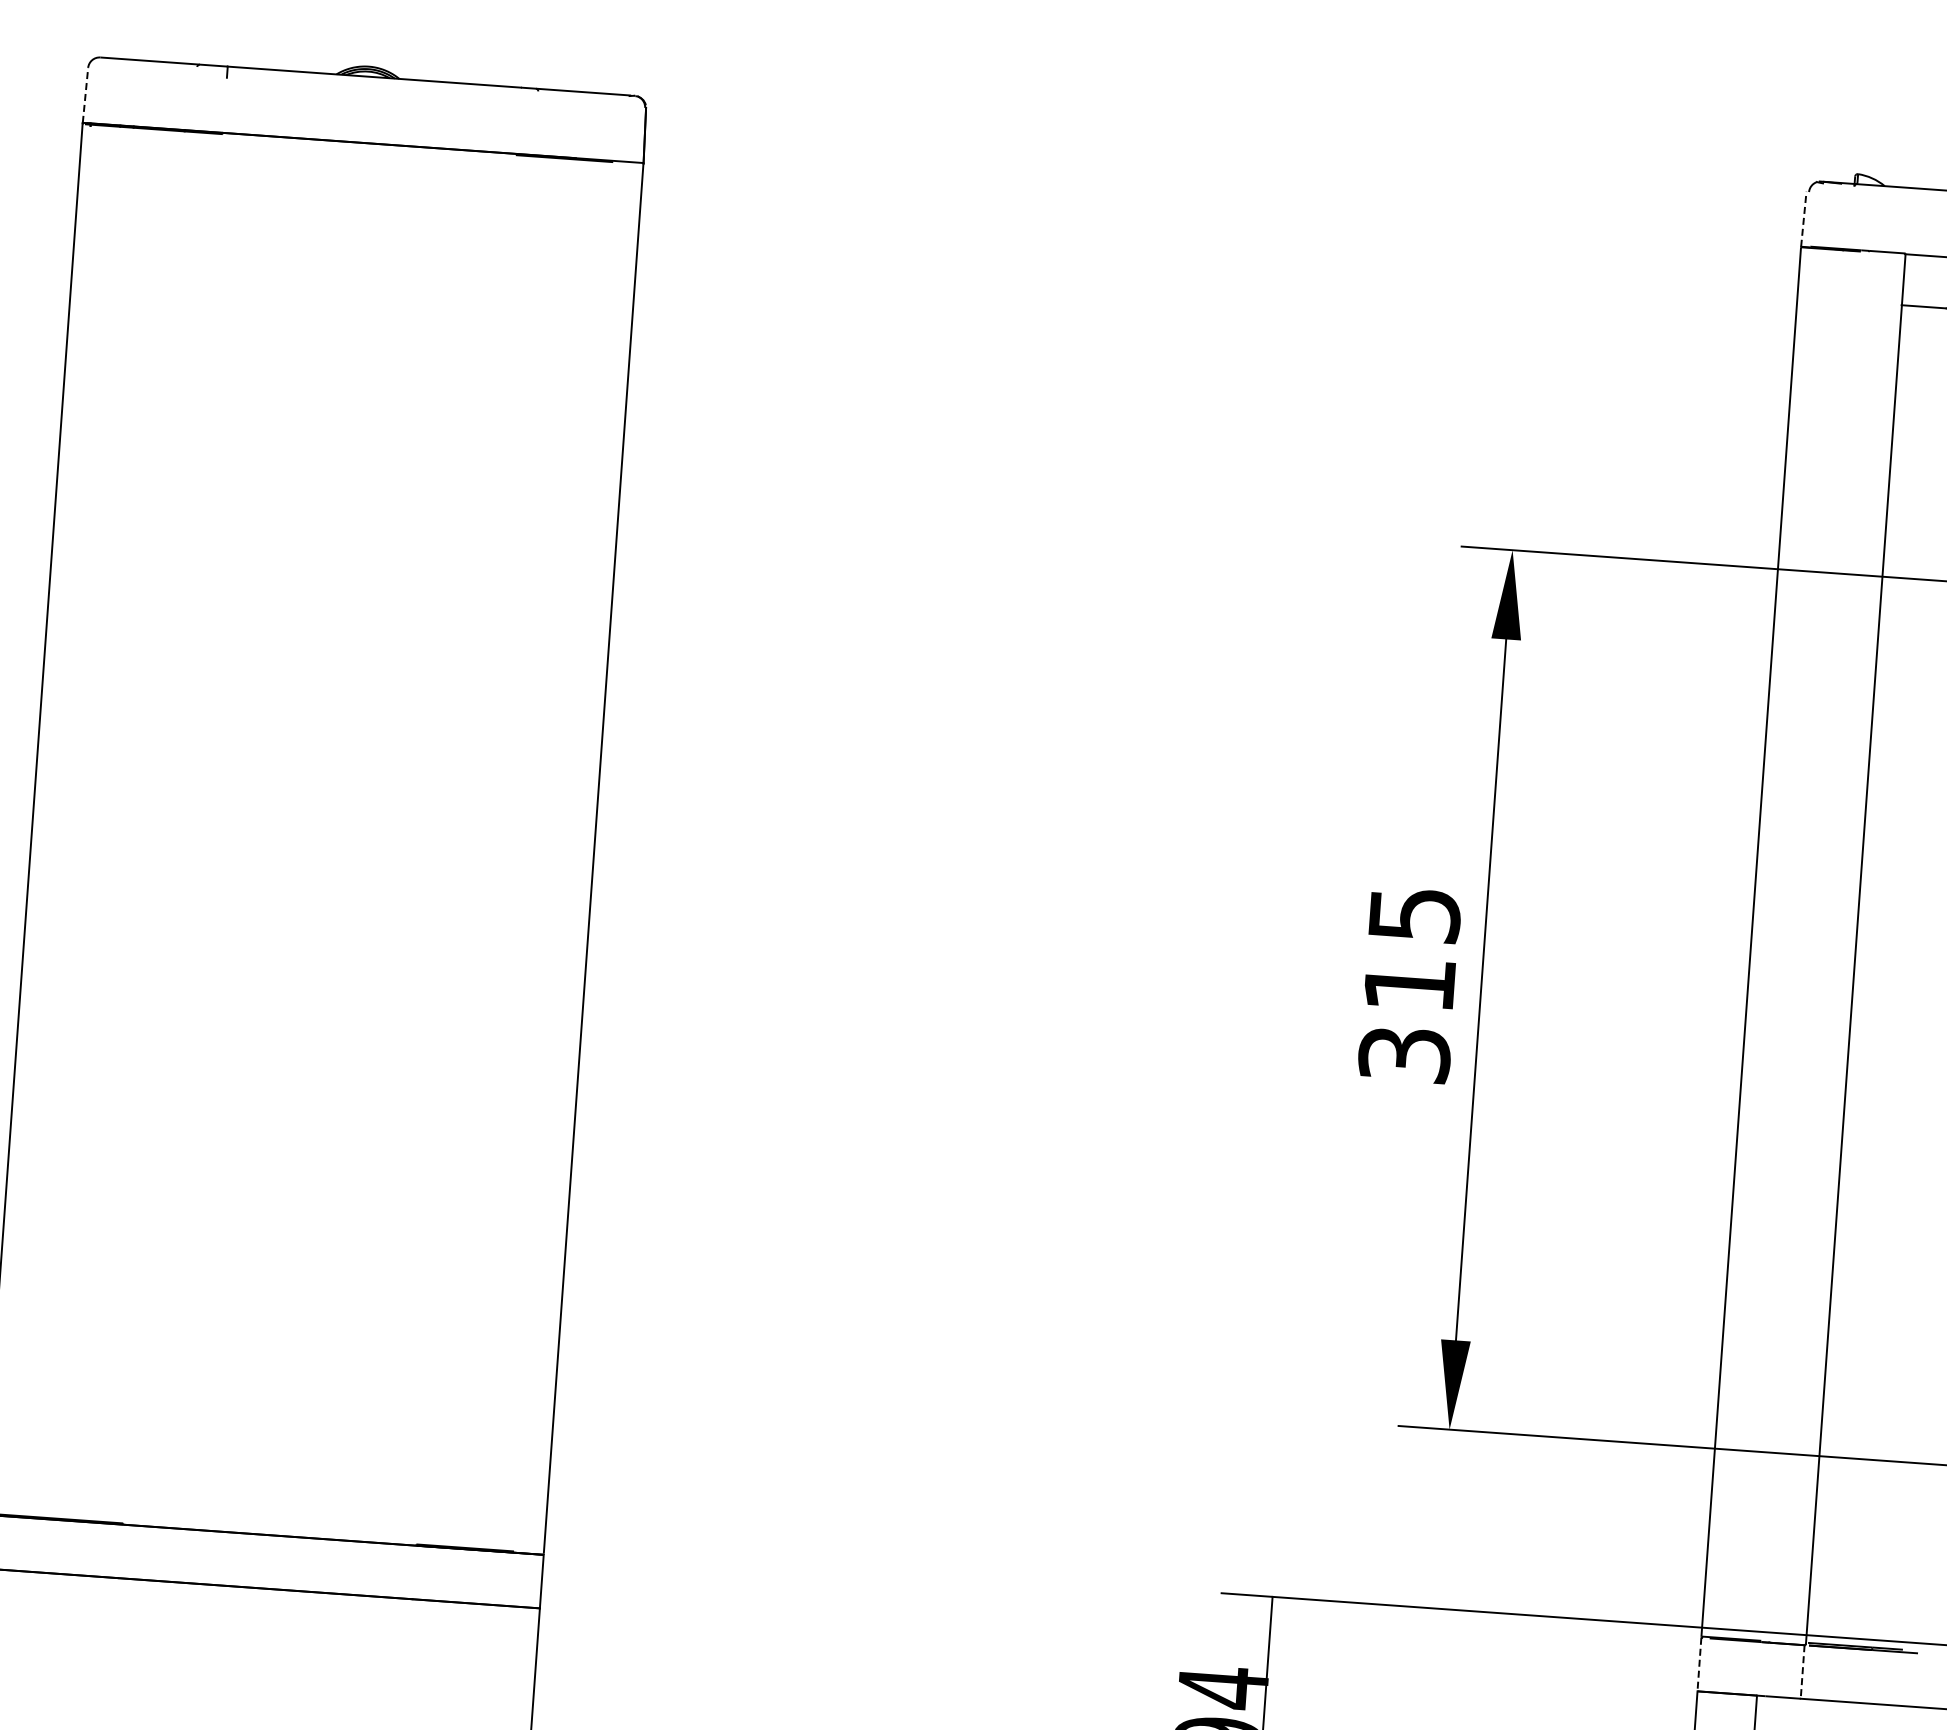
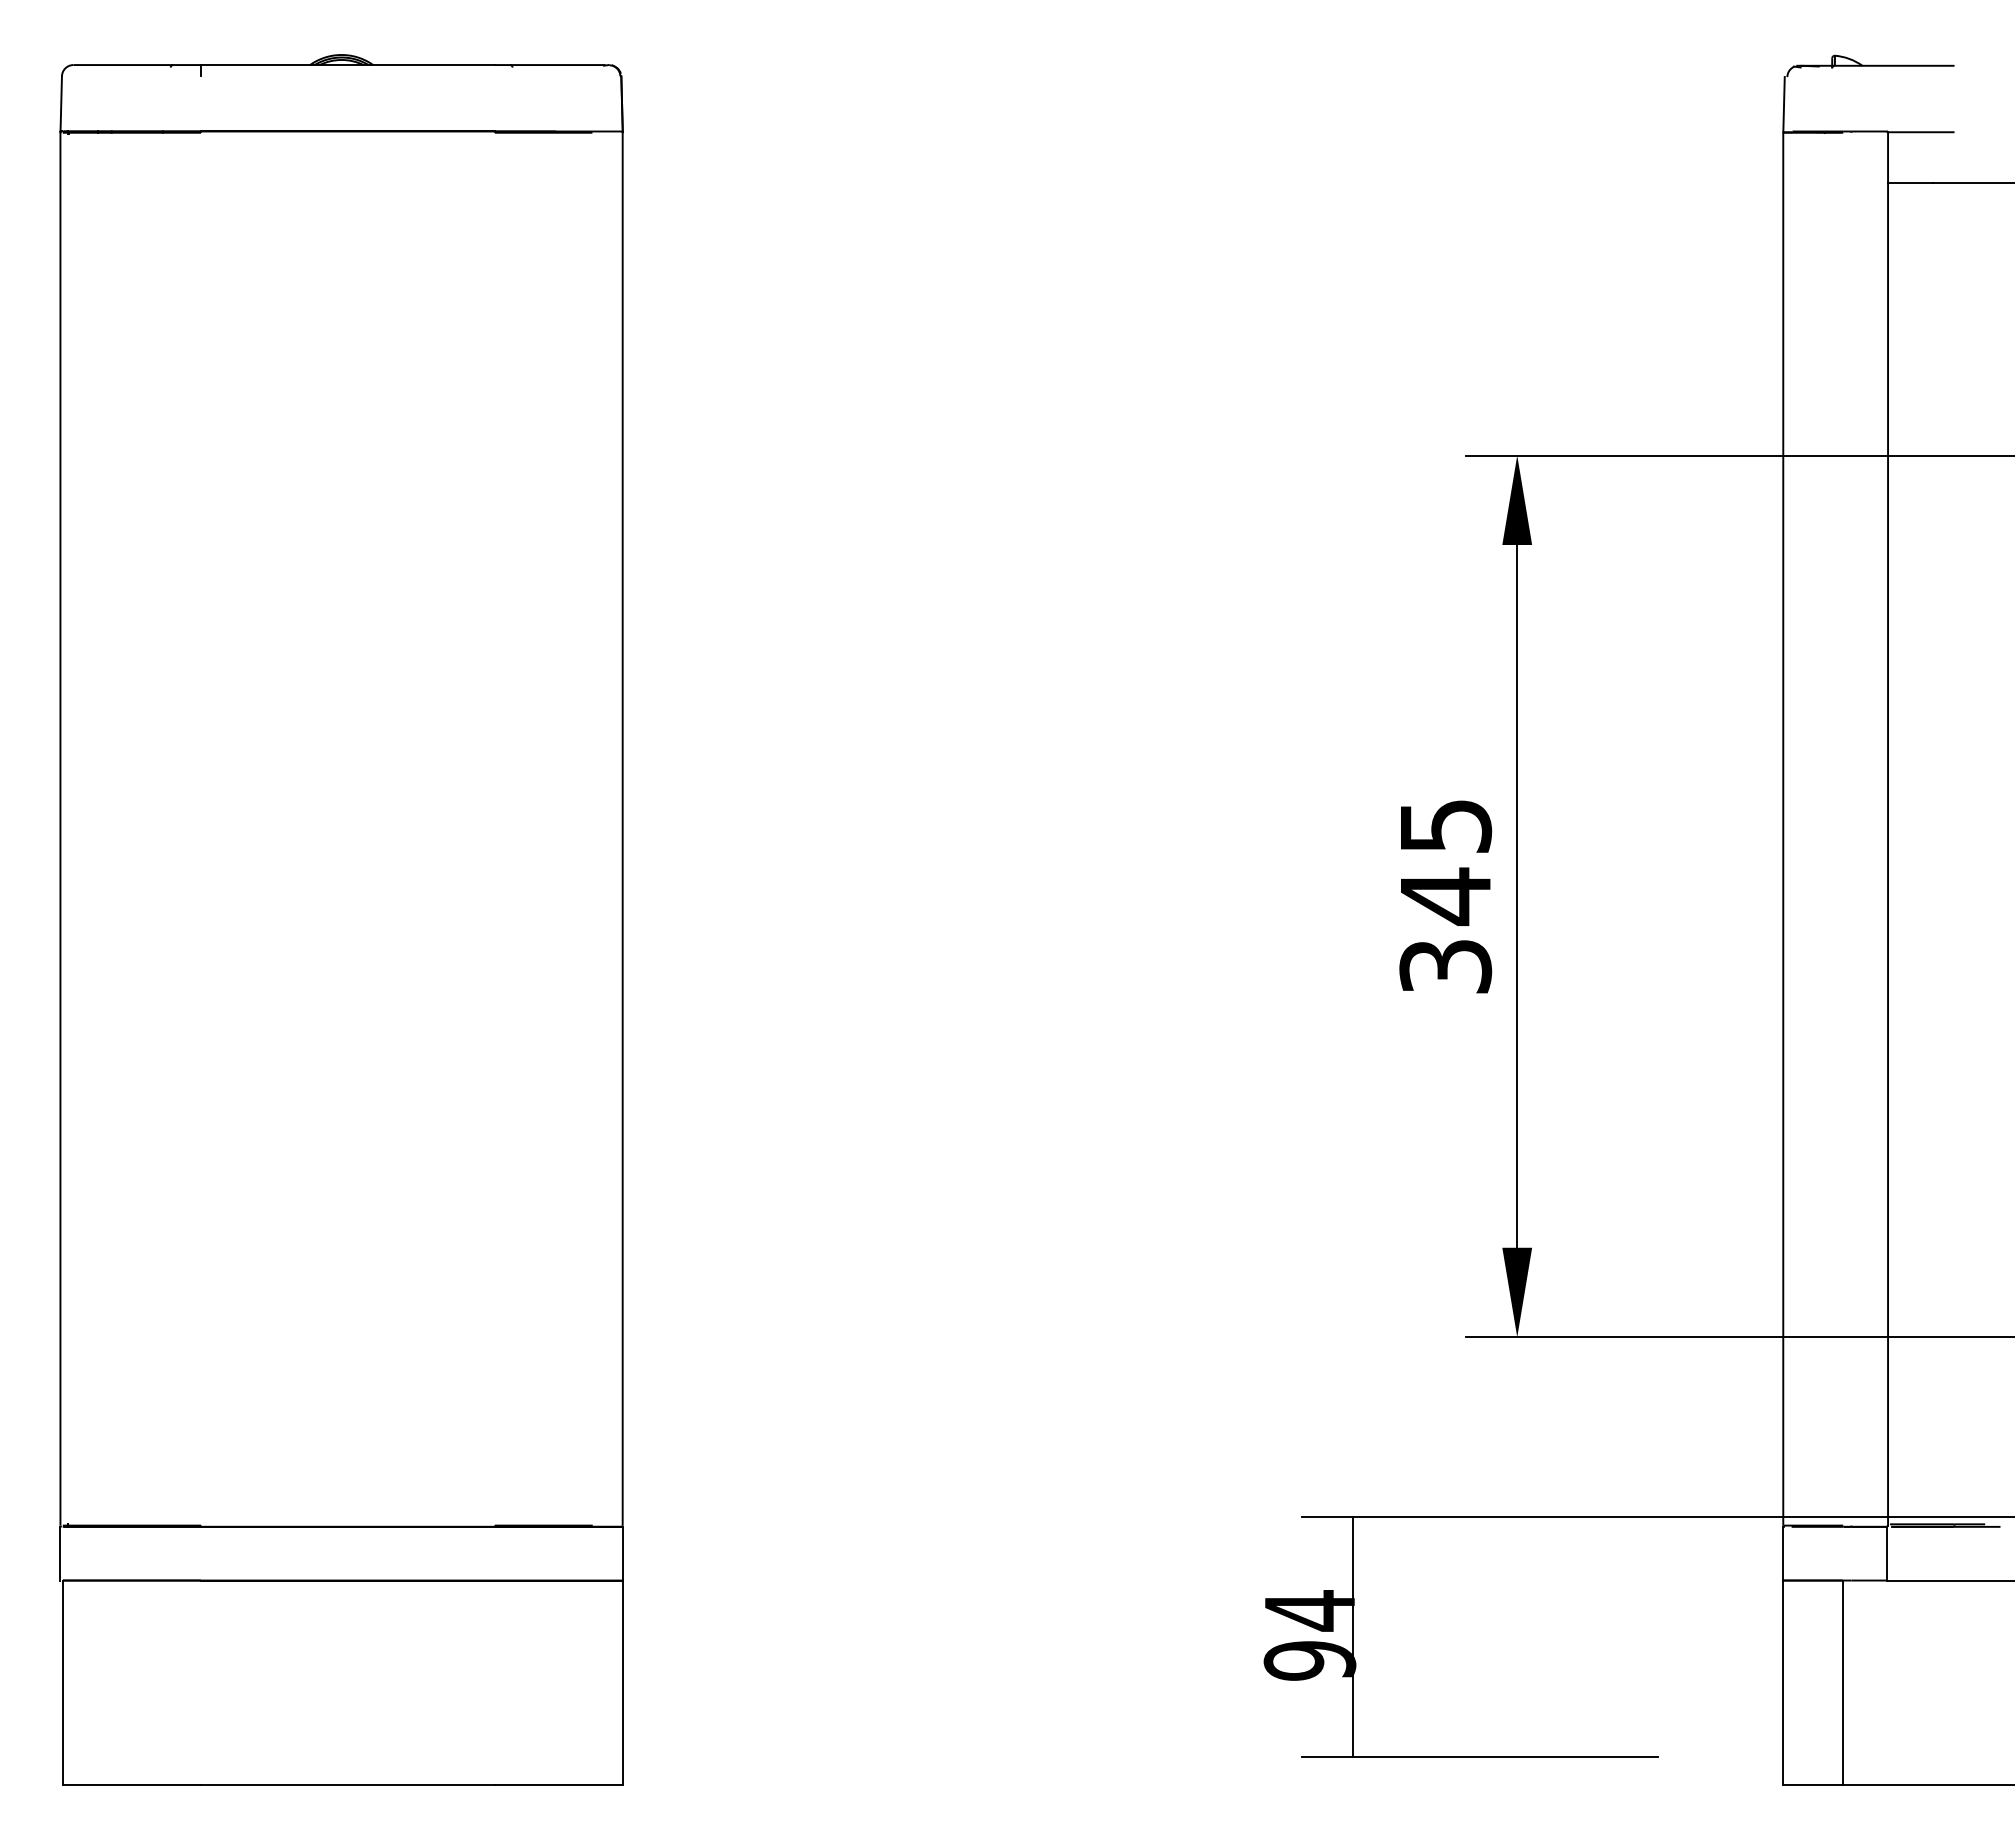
line: (85, 94) -> (61, 103), dashed -> solid
line: (1804, 219) -> (1784, 104), dashed -> solid
text: (1409, 984) -> (1445, 896), 315 -> 345
line: (1699, 1664) -> (1783, 1553), dashed -> solid
line: (1802, 1671) -> (1886, 1553), dashed -> solid

